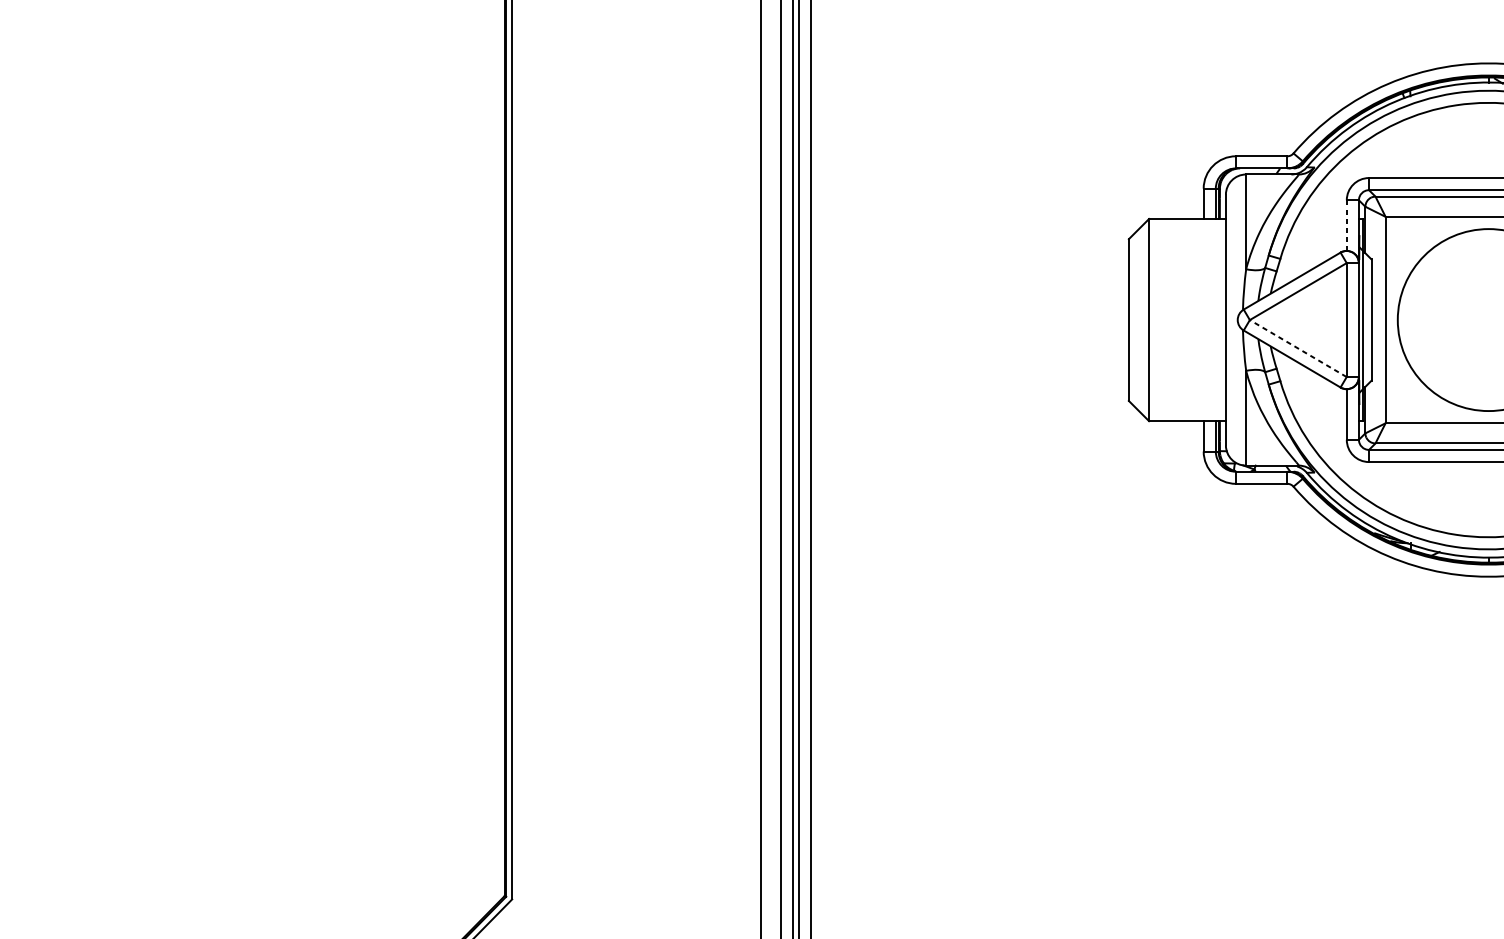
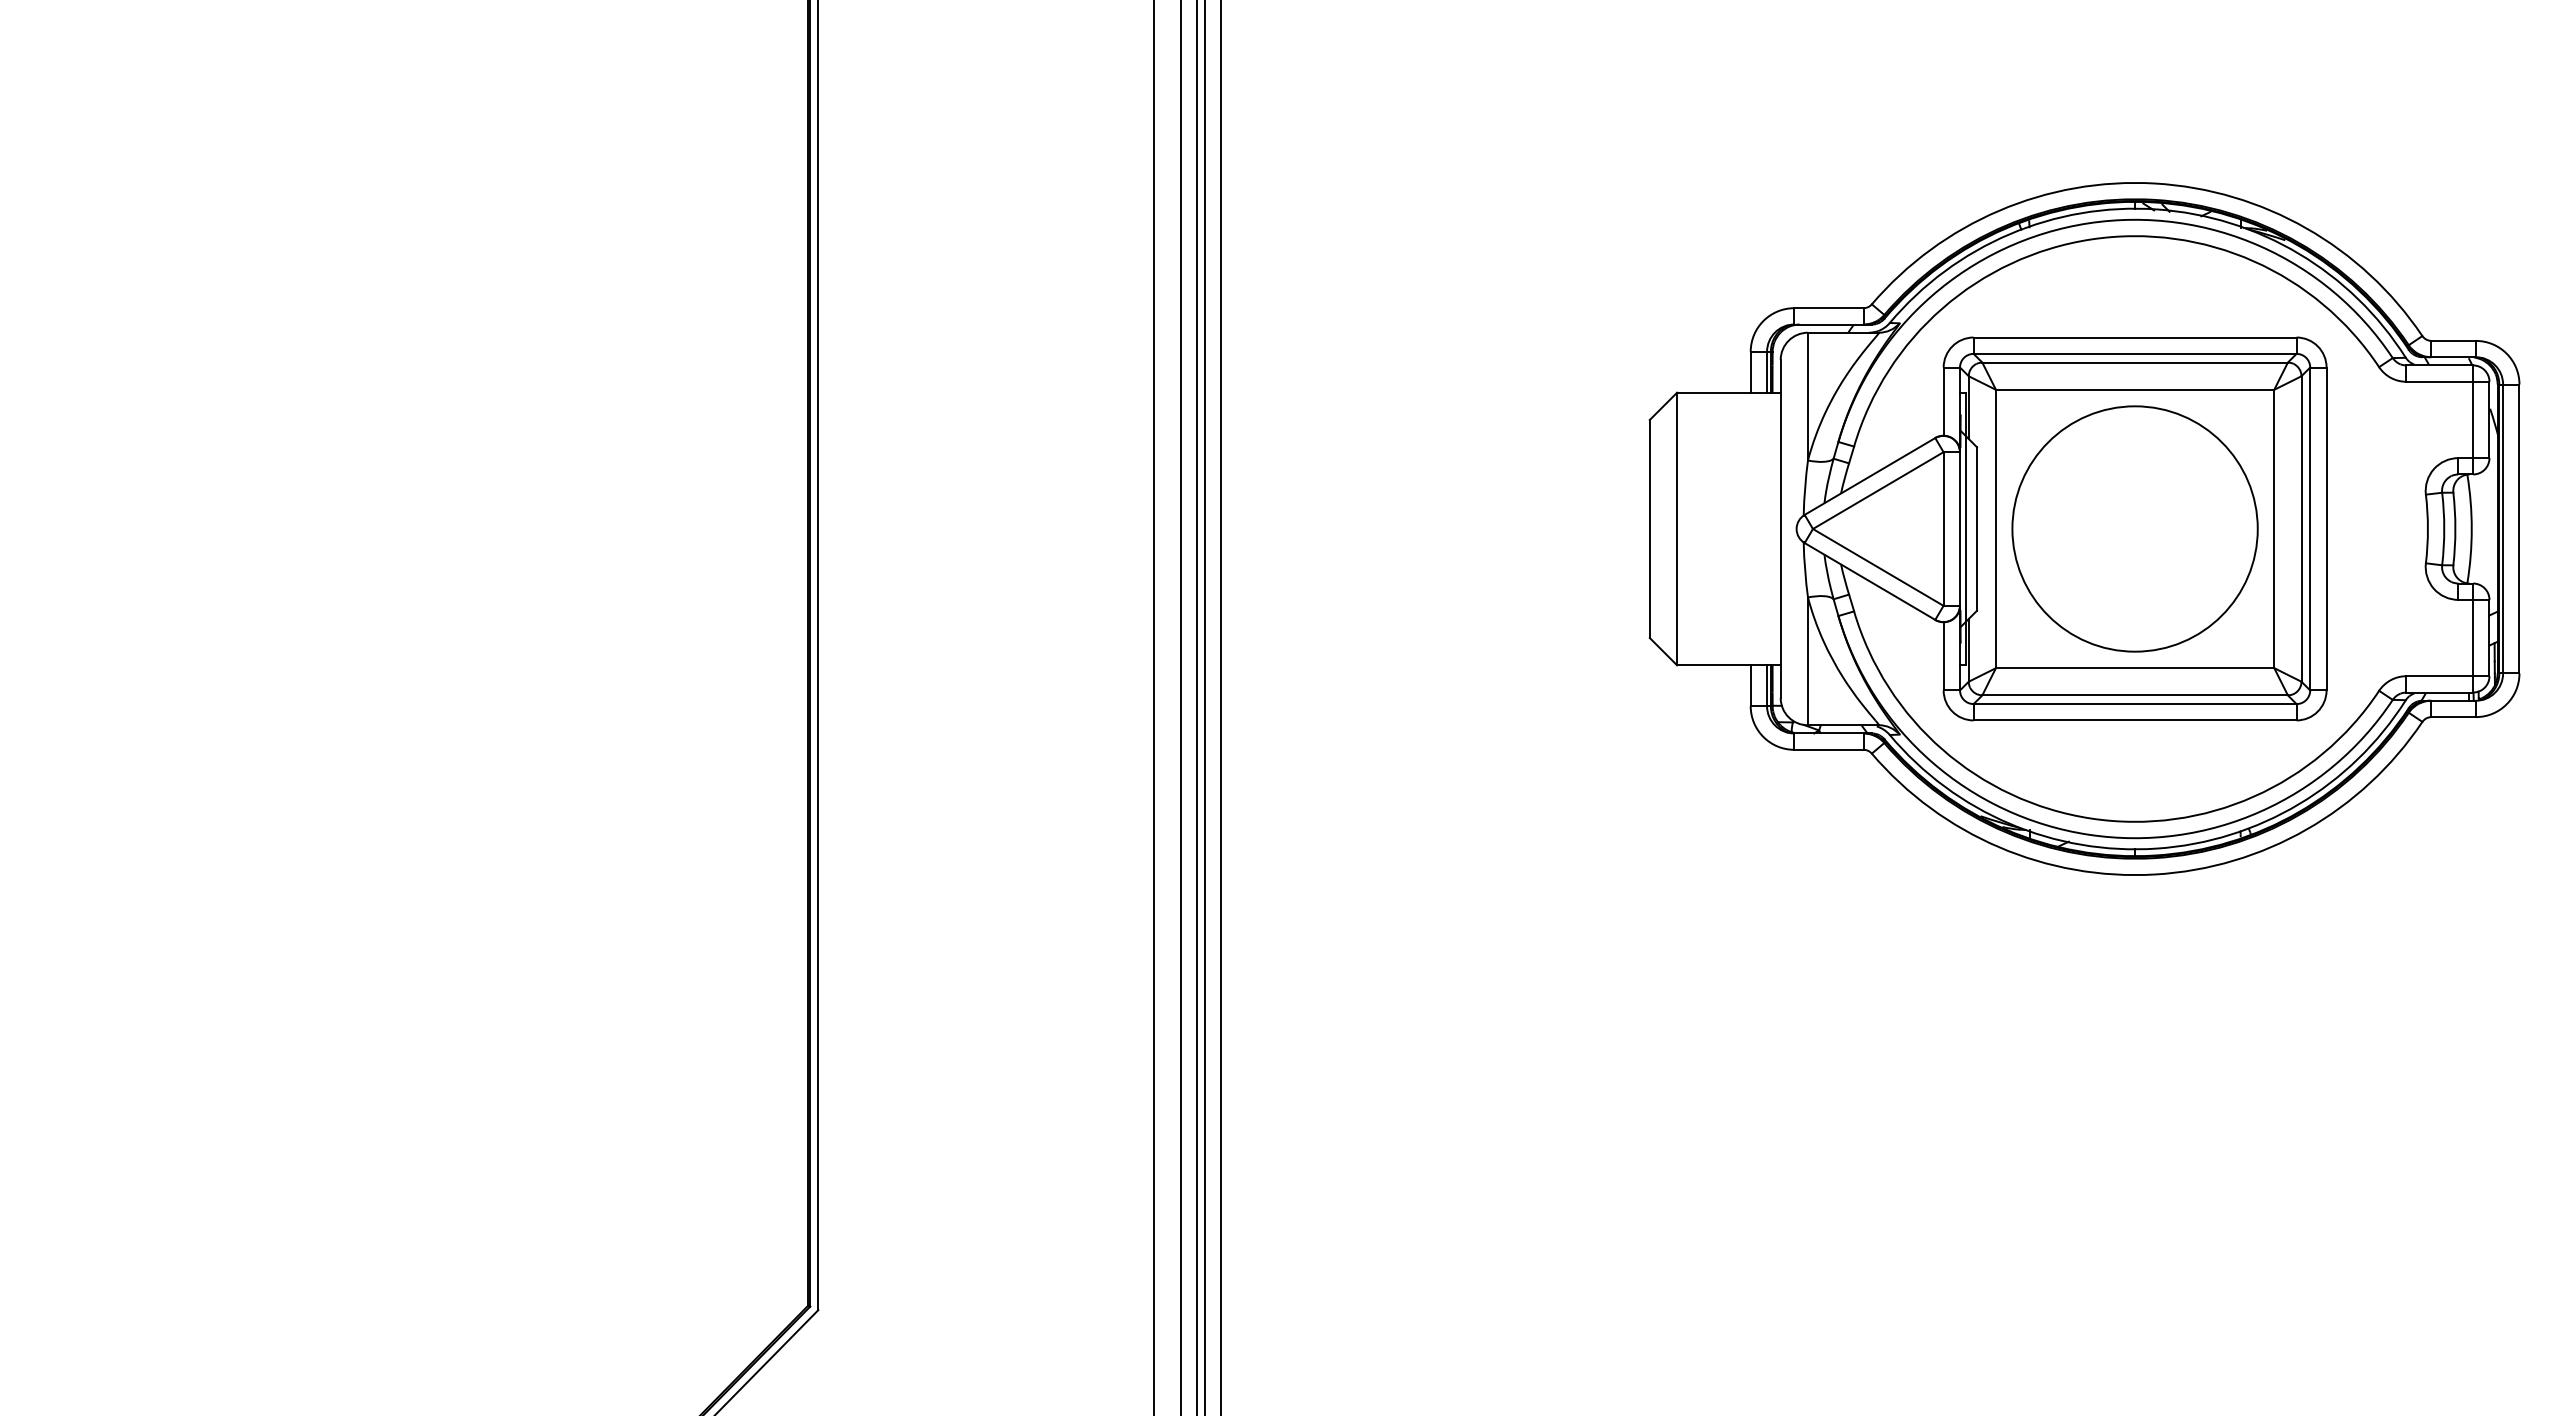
line: (1346, 226) -> (1943, 402), dashed -> solid
line: (1298, 348) -> (1878, 567), dashed -> solid

